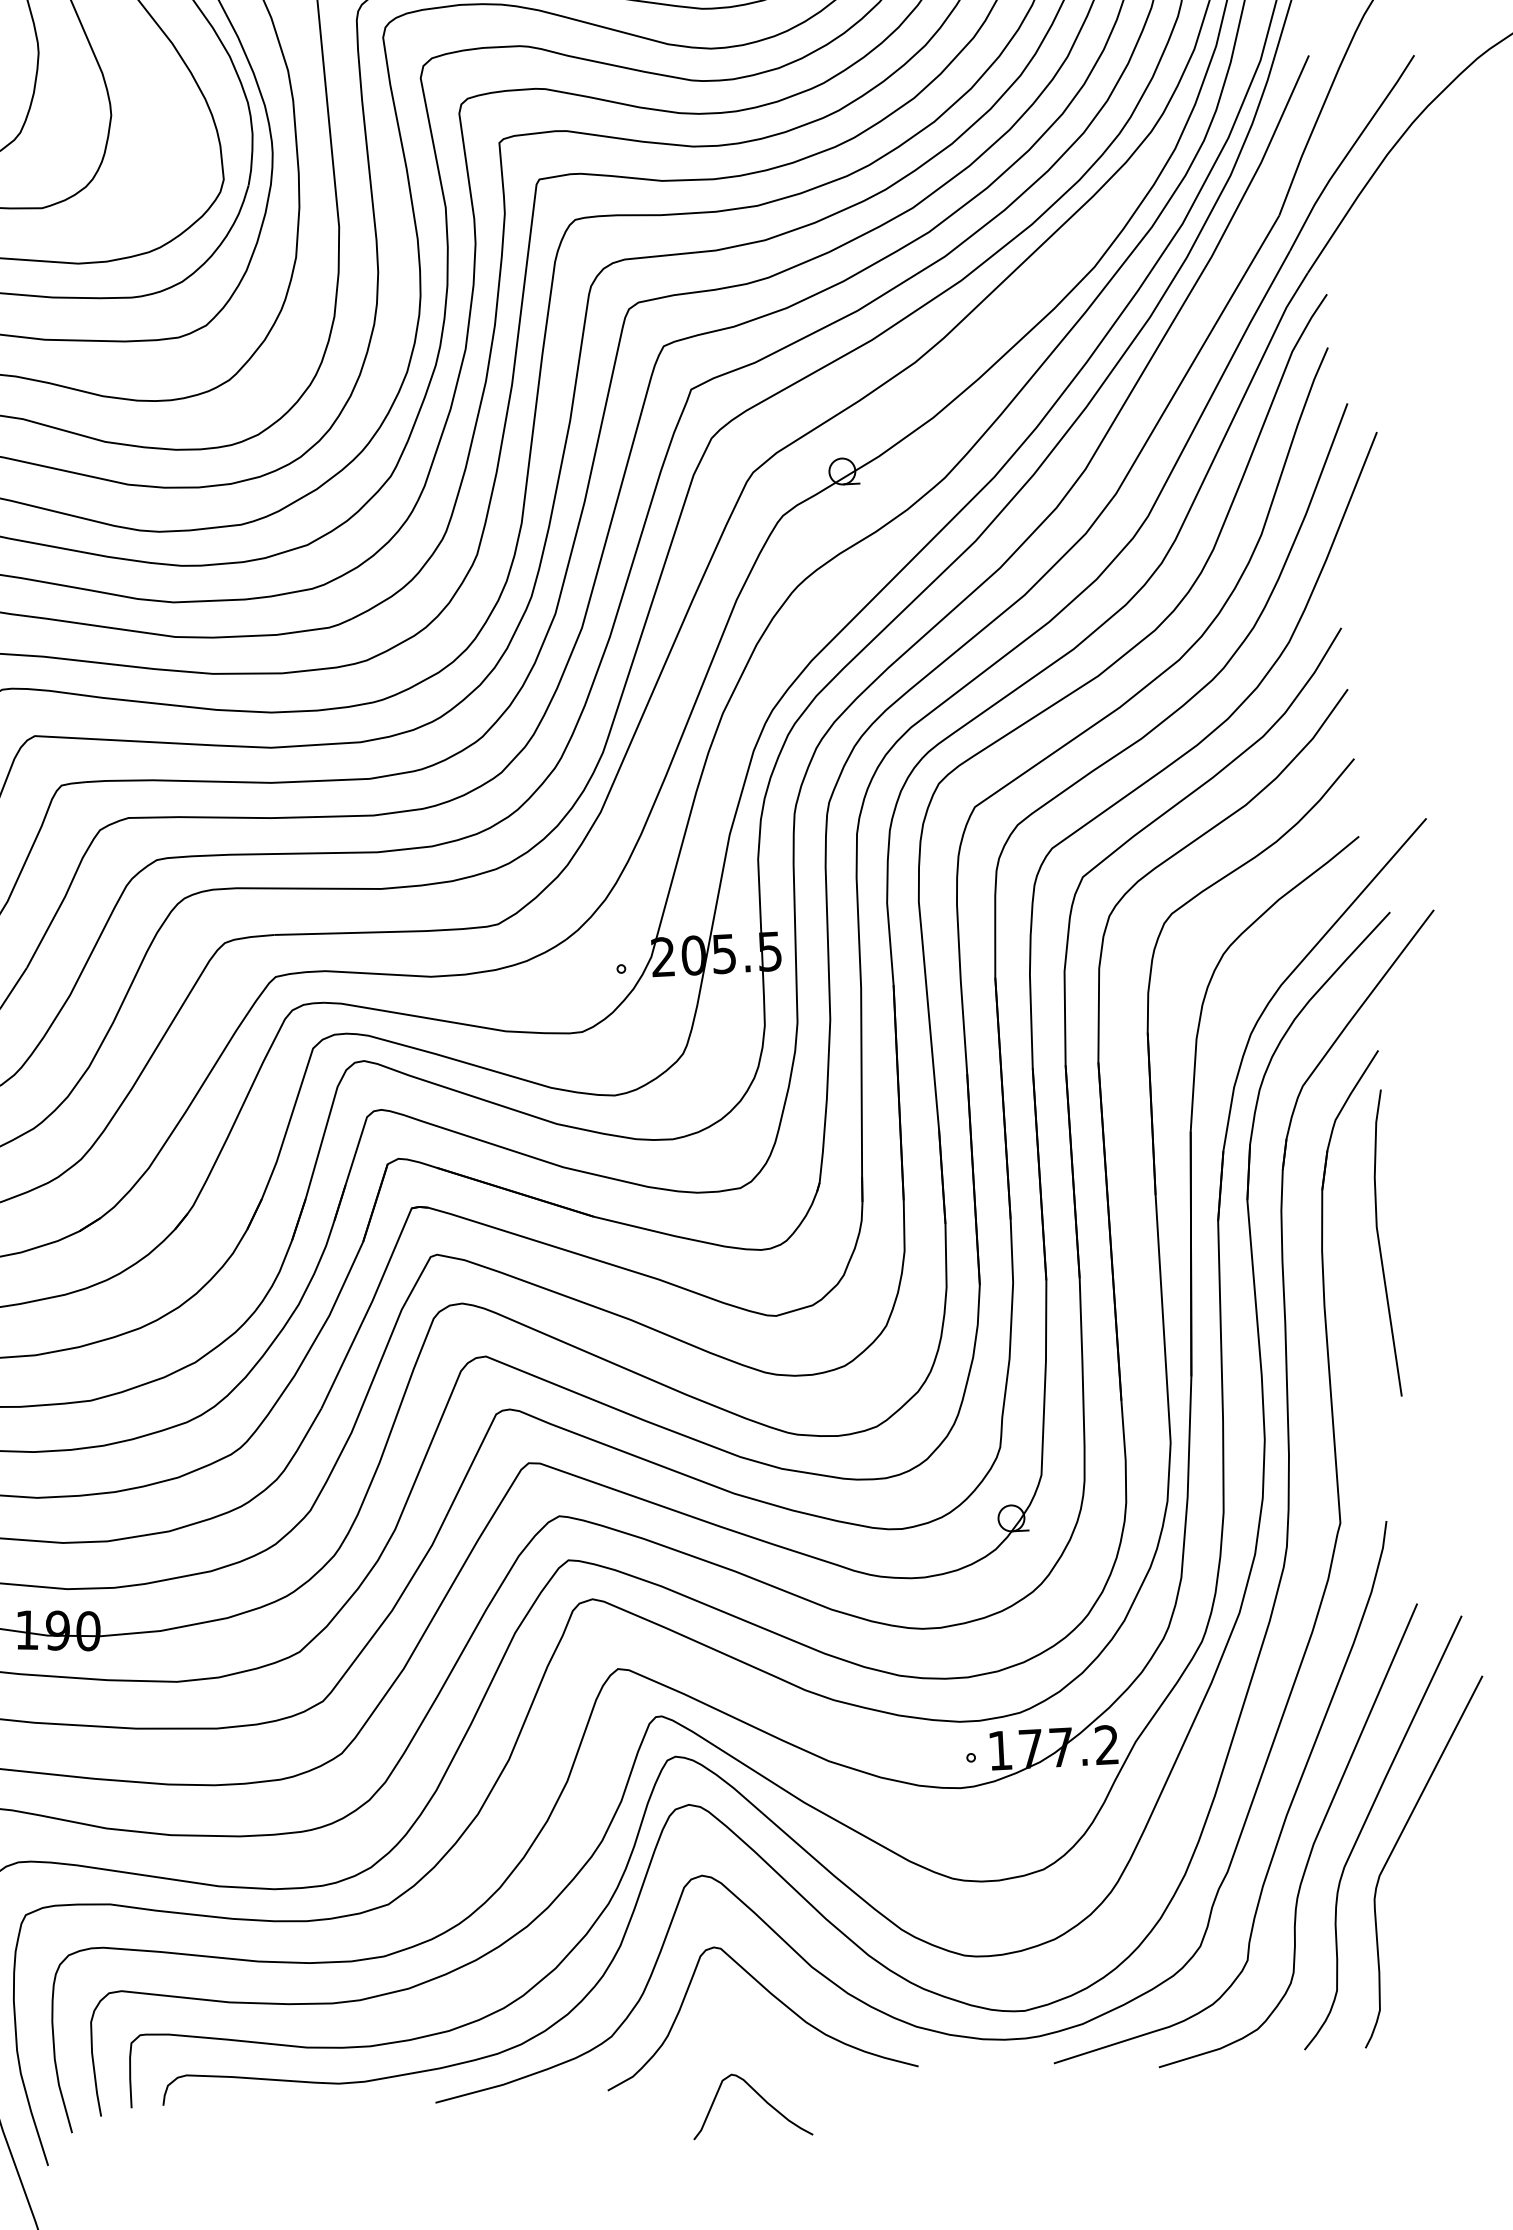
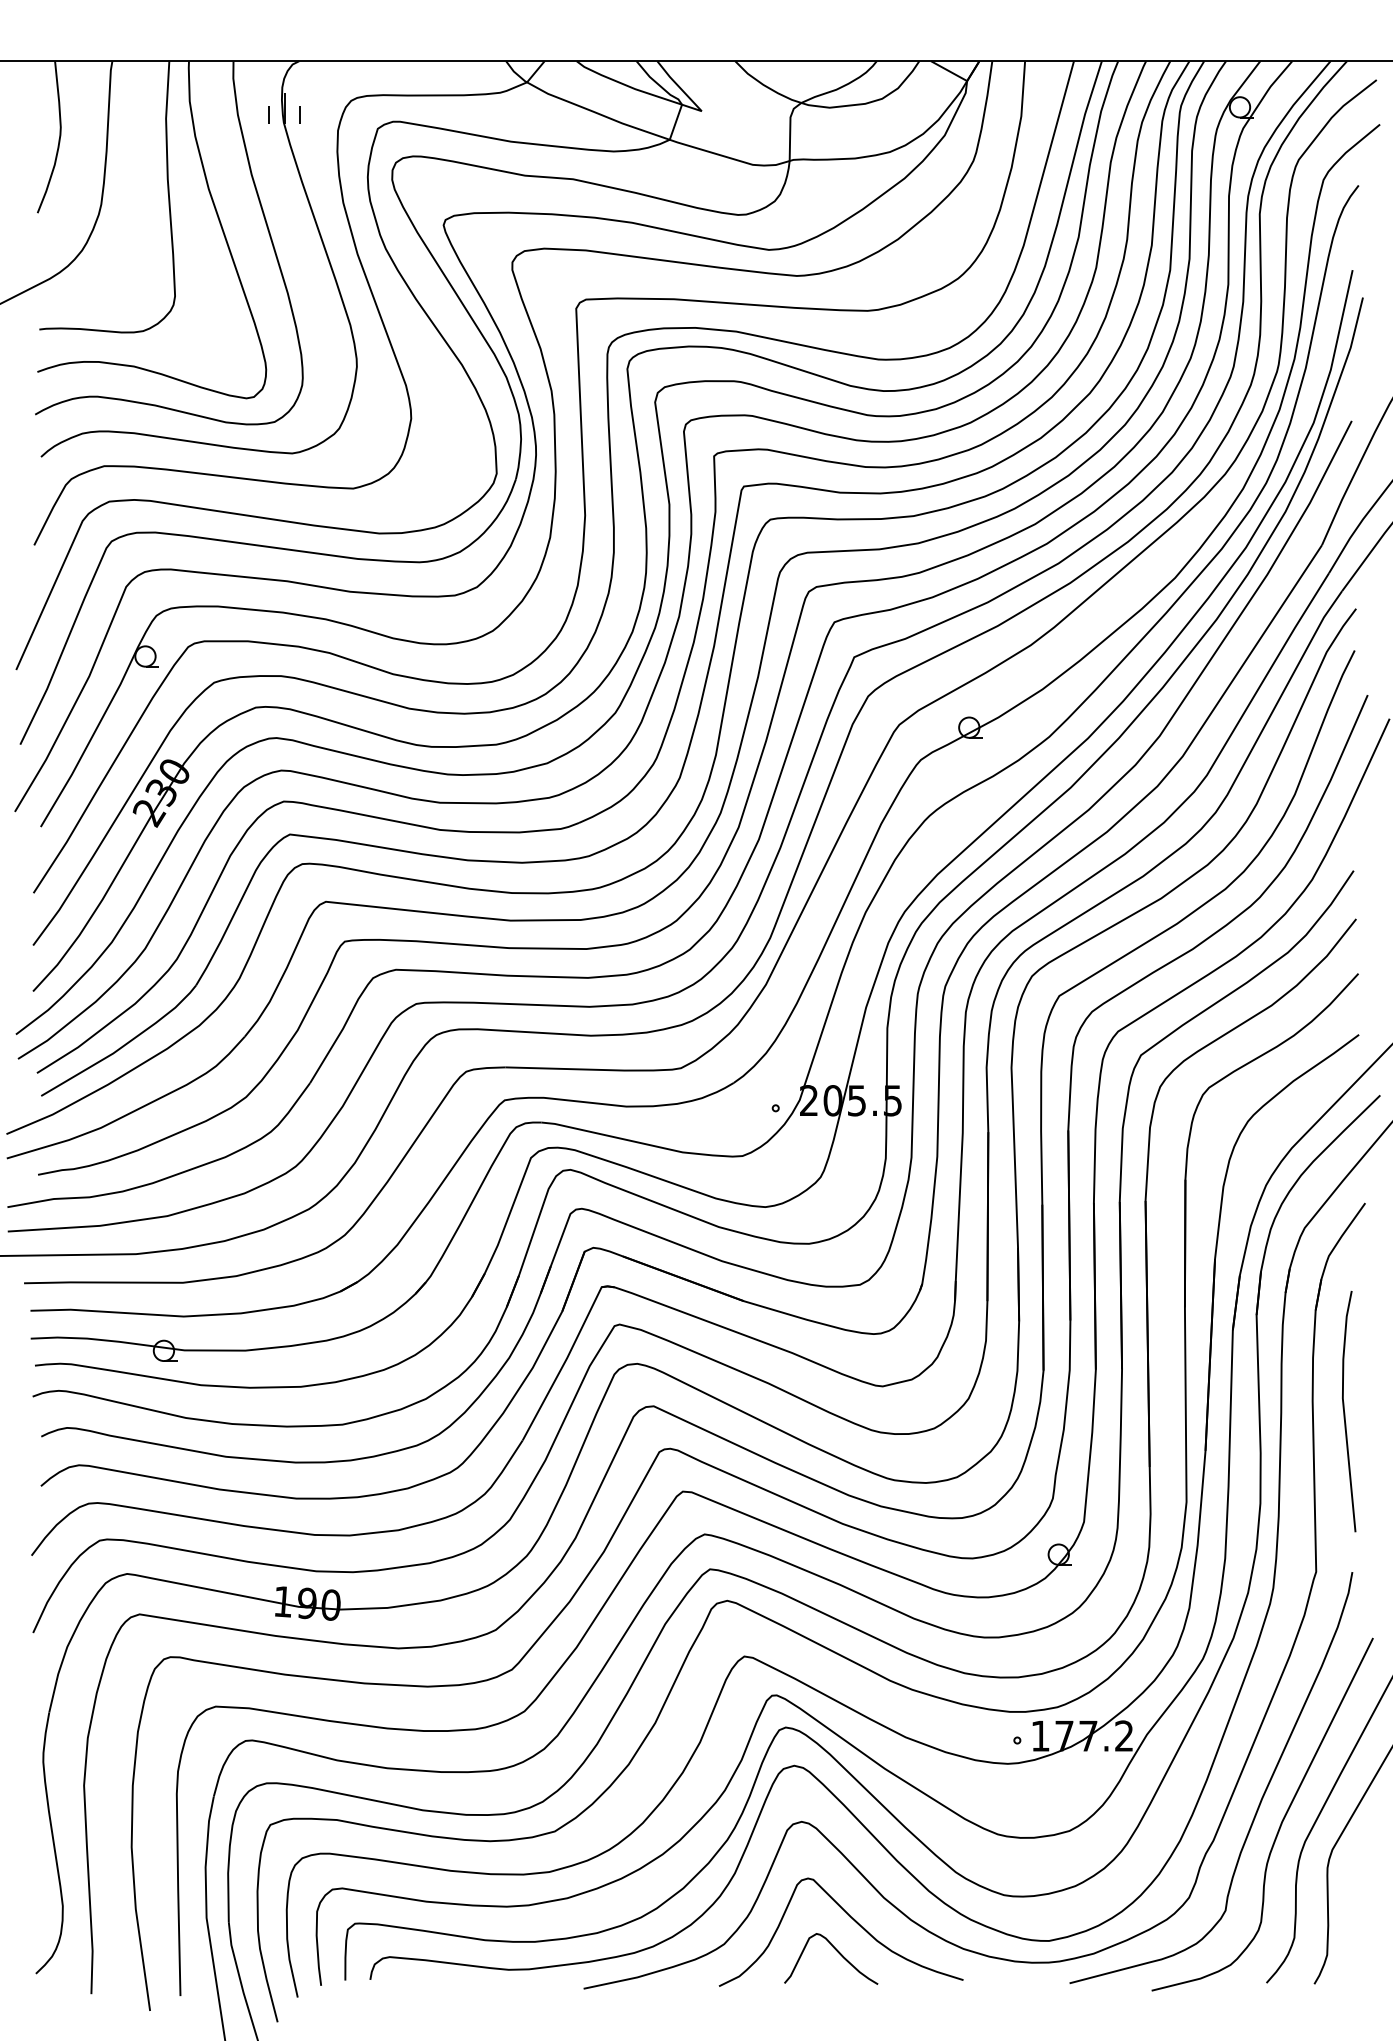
line: (1381, 1244) -> (1345, 1412), moved
curve: (759, 2096) -> (837, 1952), moved

